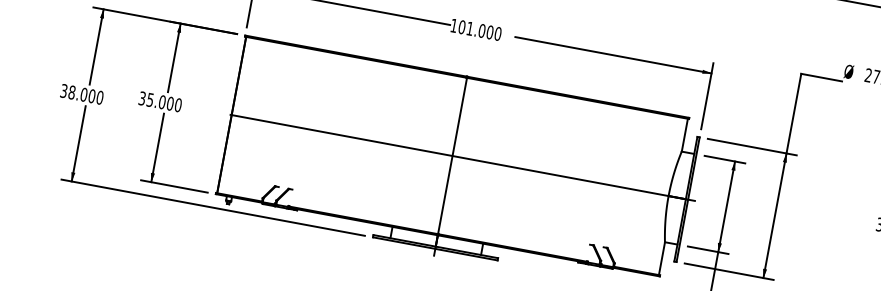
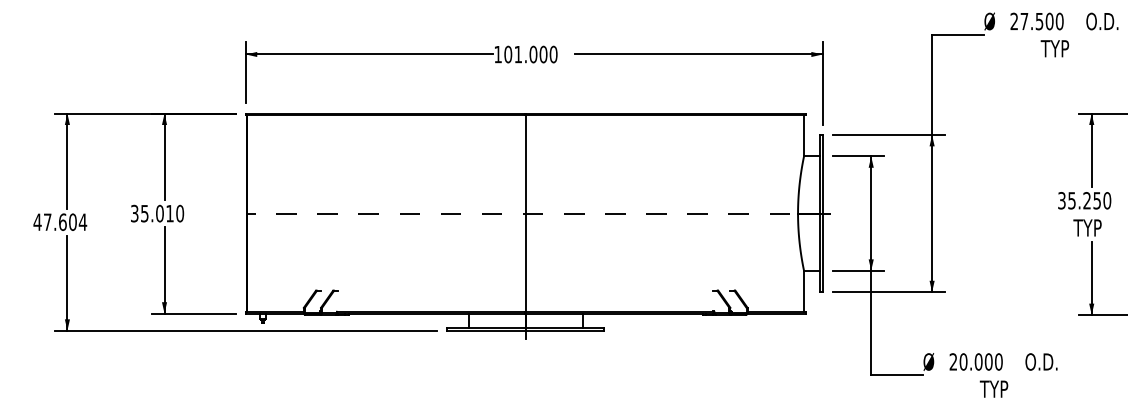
text: (82, 94) -> (60, 222), 38.000 -> 47.604
text: (169, 103) -> (169, 213), 35.000 -> 35.010
line: (462, 157) -> (538, 213), solid -> dashed

